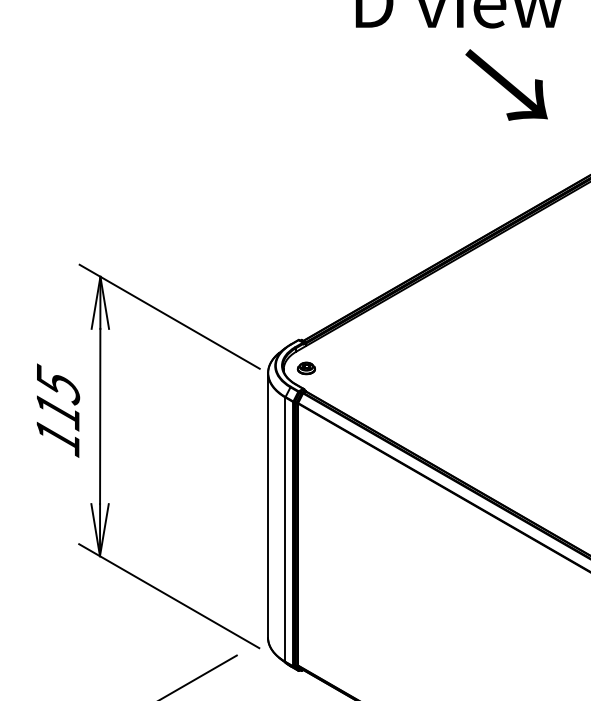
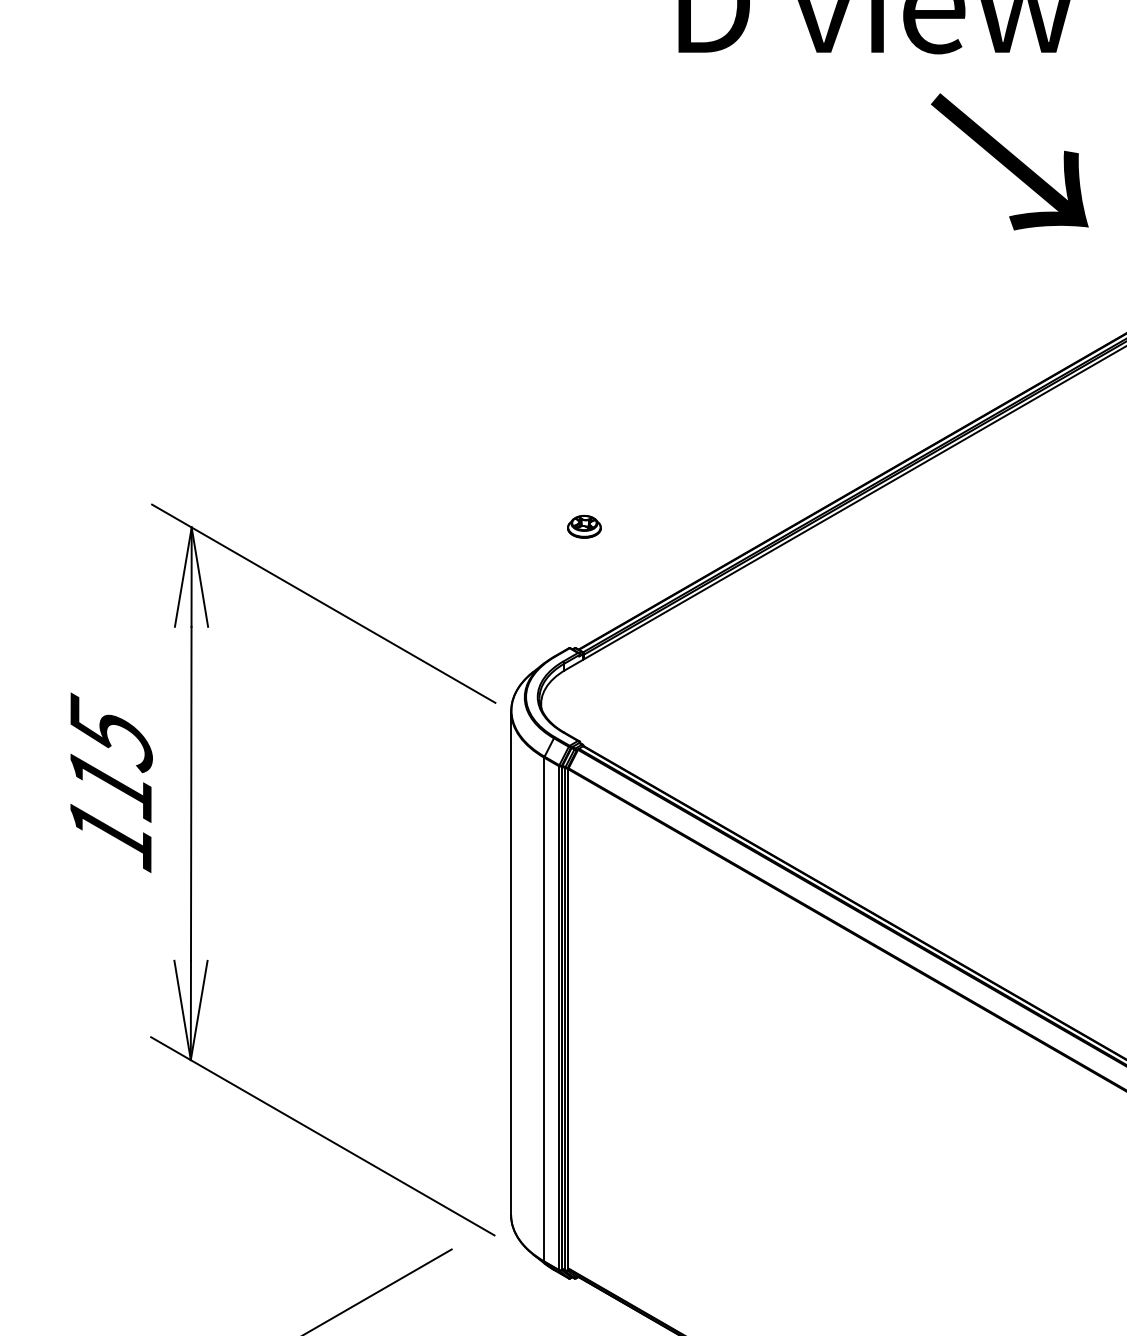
text: (506, 84) -> (1009, 160), moved
part: (305, 368) -> (582, 526), moved

